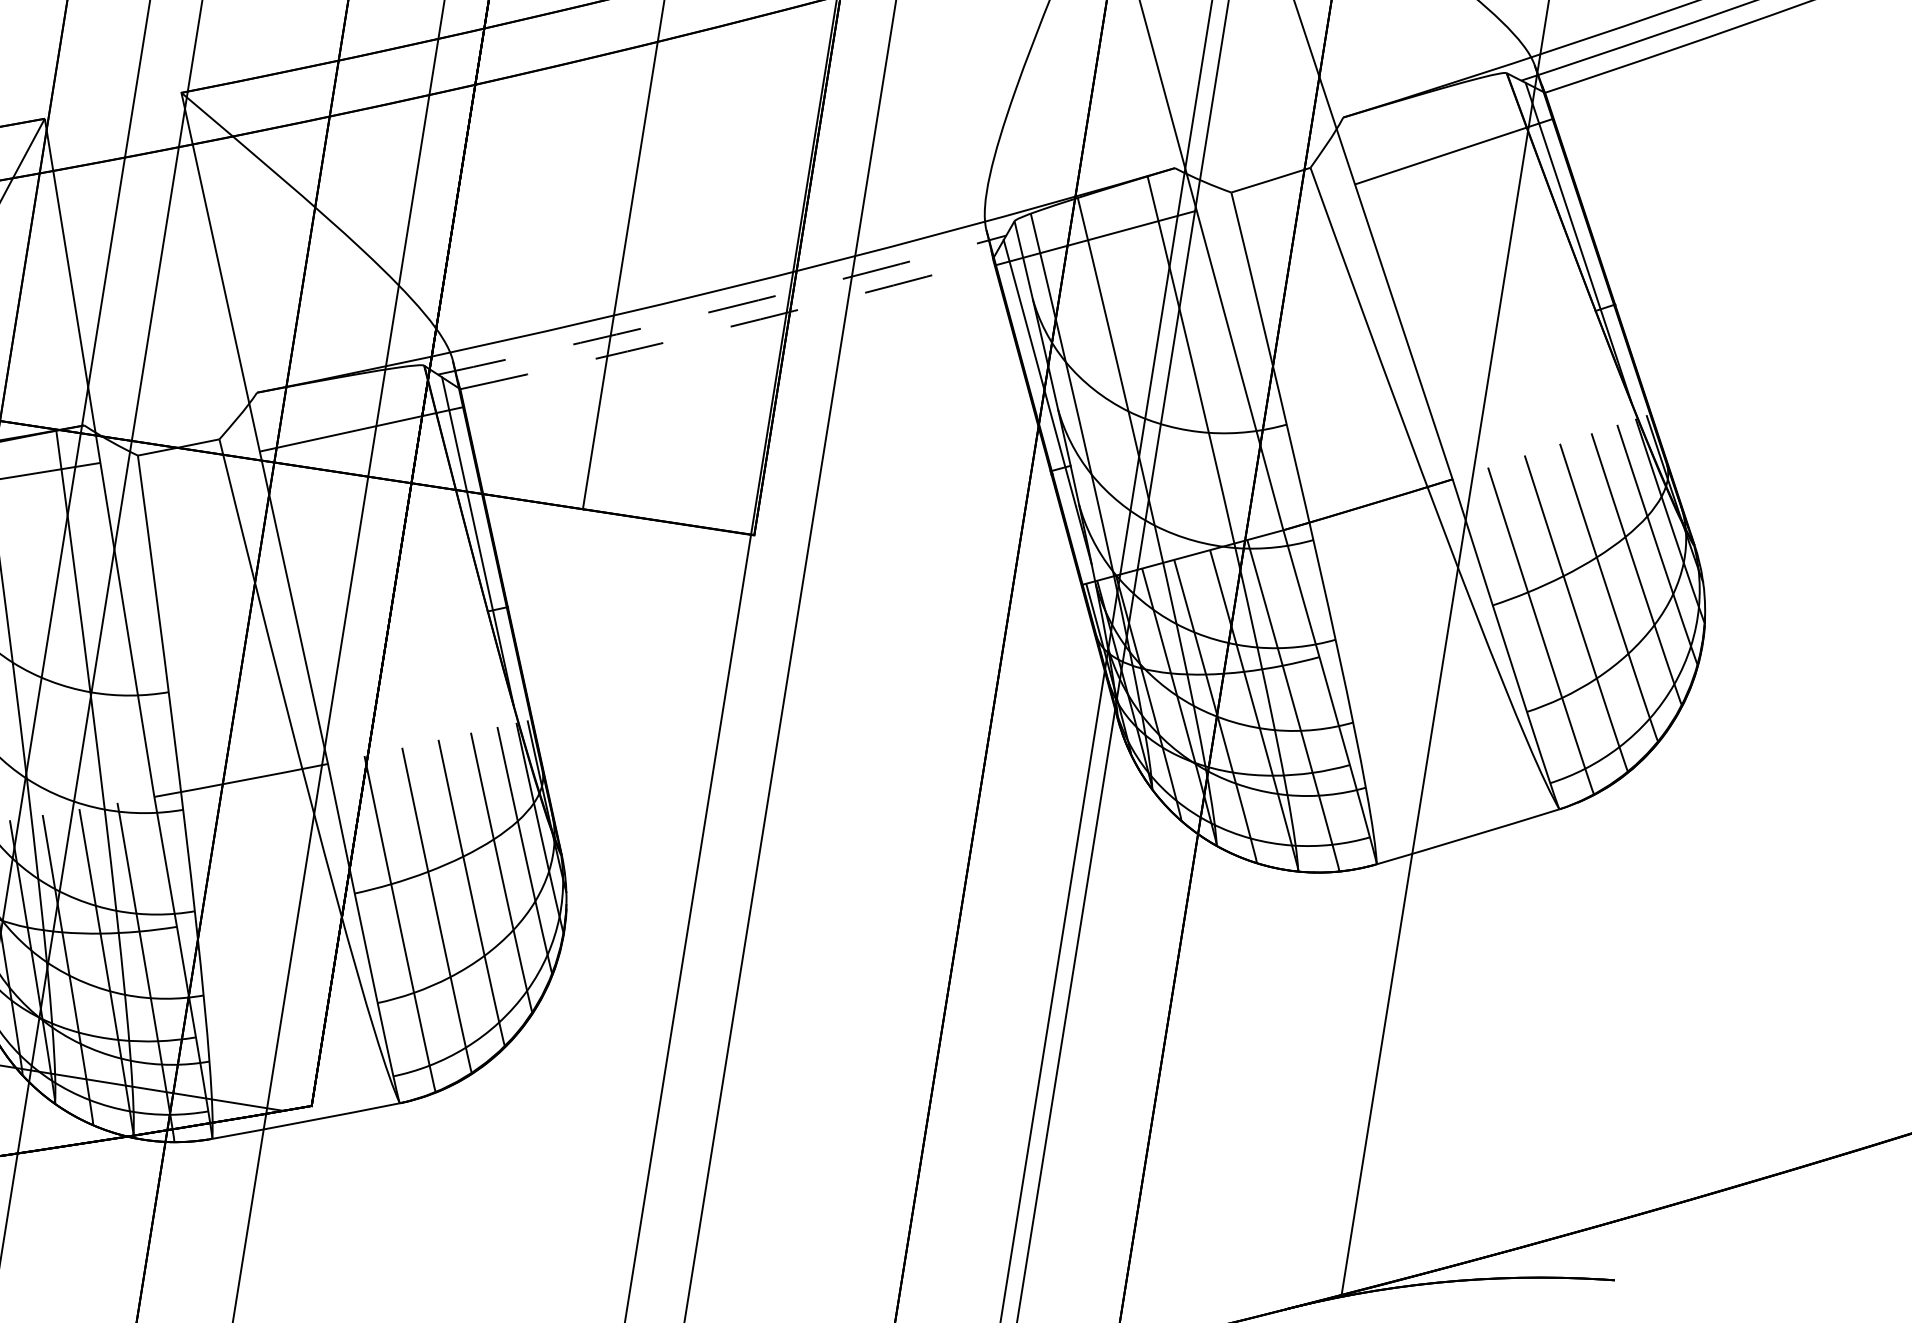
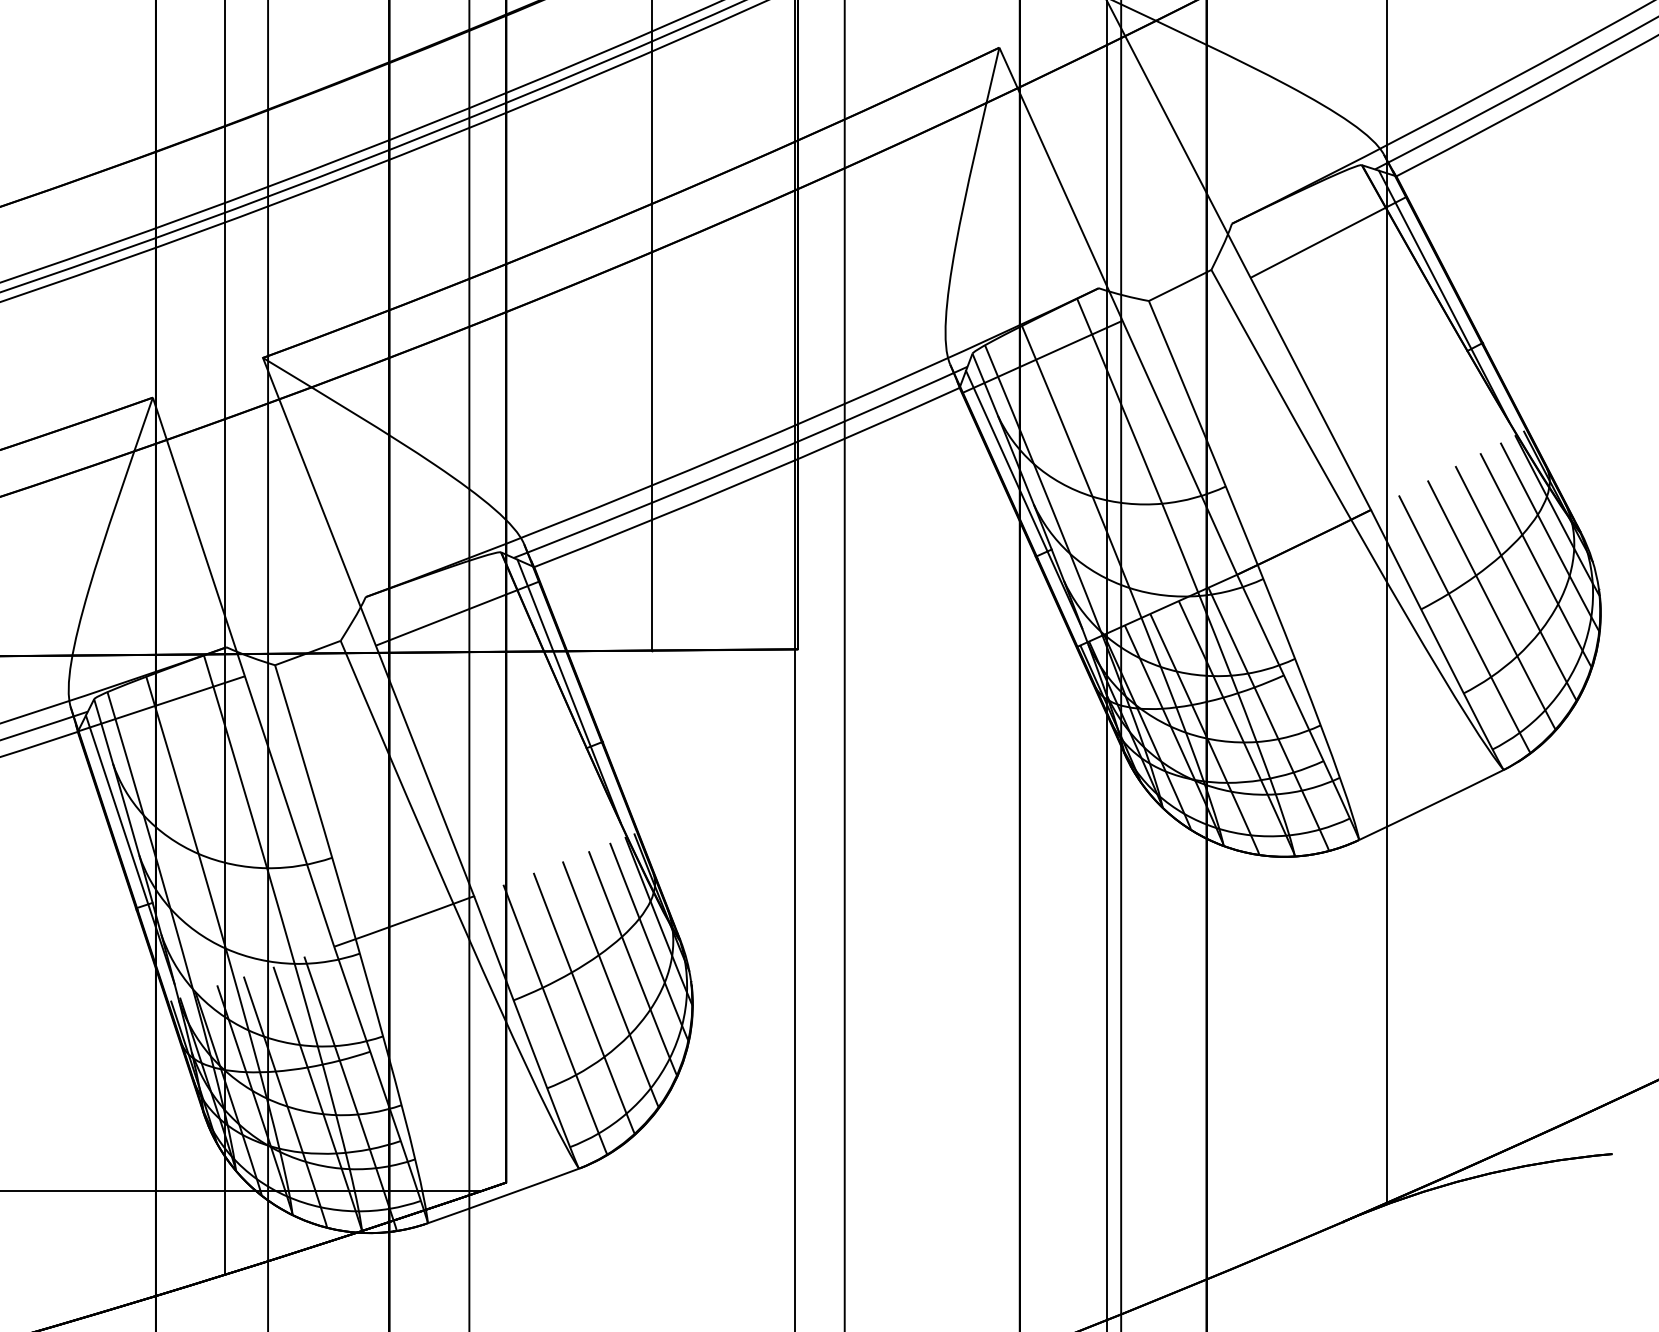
arc: (722, 308) -> (741, 465), dashed -> solid
arc: (727, 327) -> (748, 480), dashed -> solid

